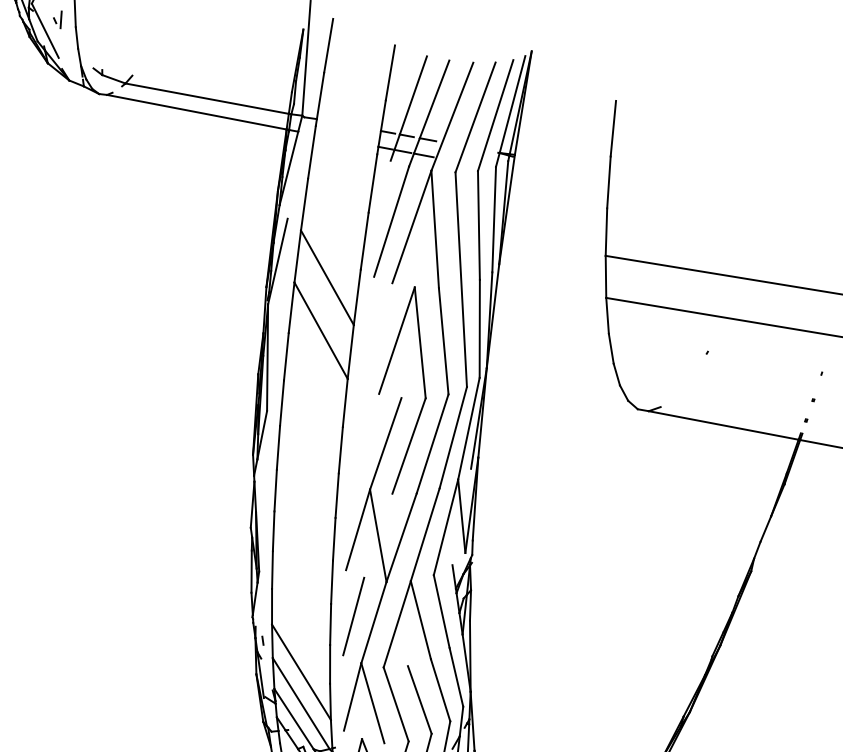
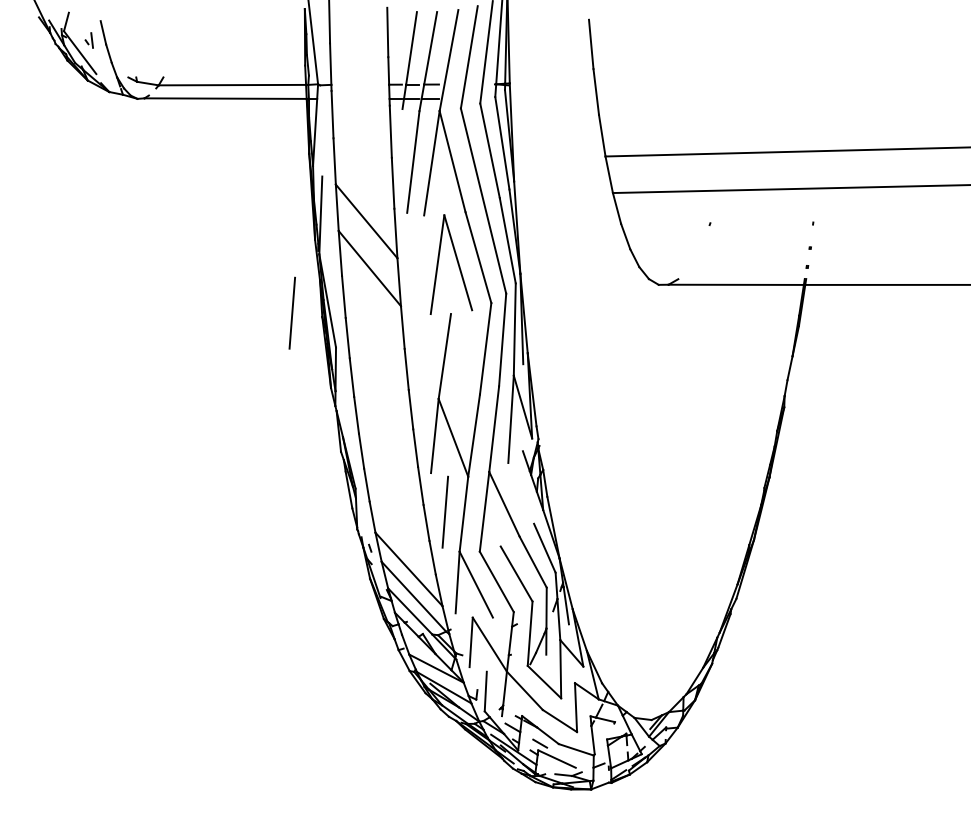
line: (225, 362) -> (291, 312), added
line: (409, 445) -> (465, 354), removed
line: (442, 610) -> (521, 492), removed

